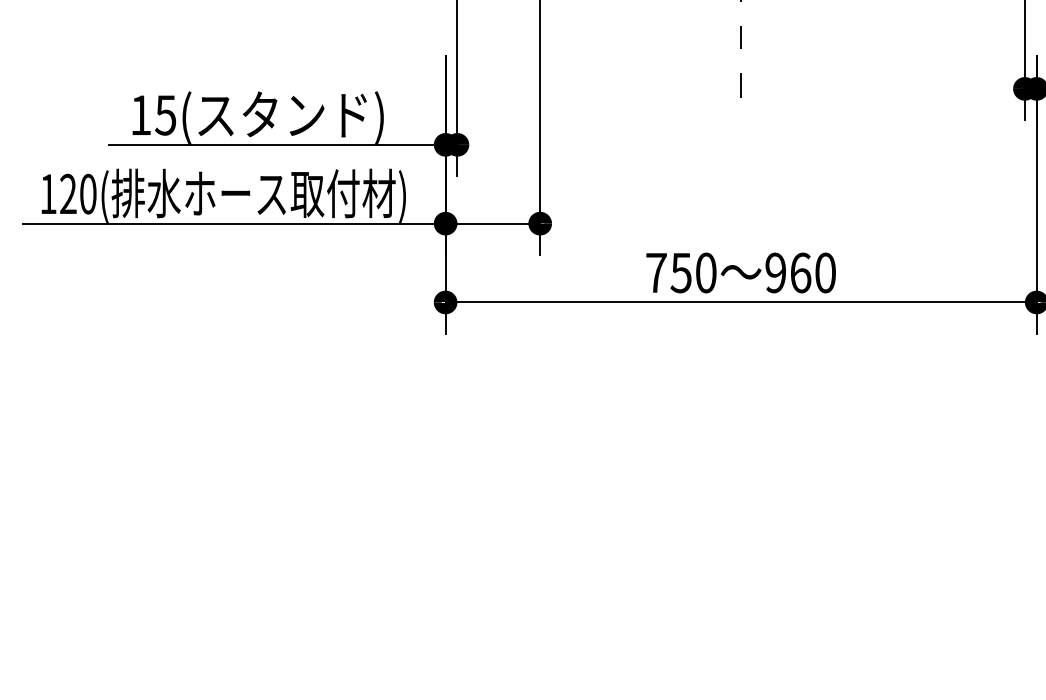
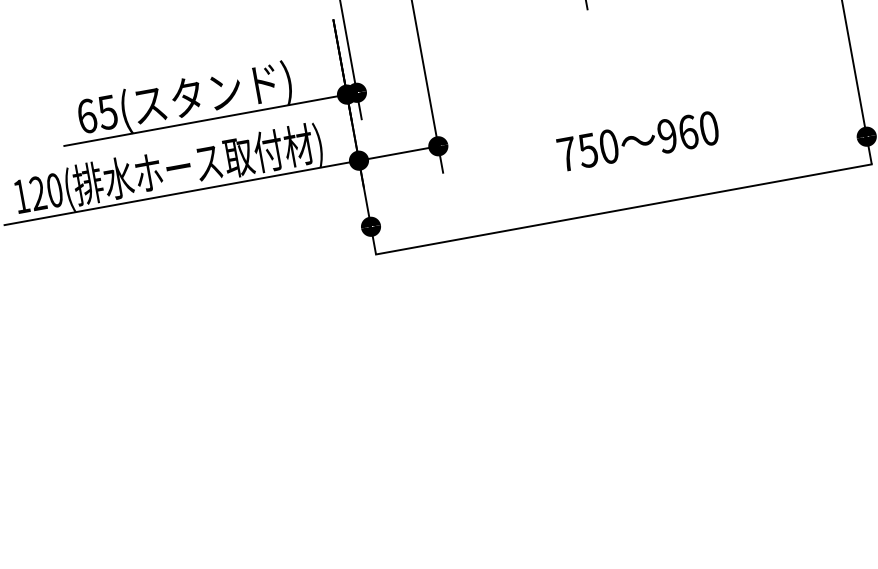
text: (141, 115) -> (87, 116), 15( -> 65(
text: (740, 272) -> (637, 141), moved
line: (740, 302) -> (623, 209), moved

